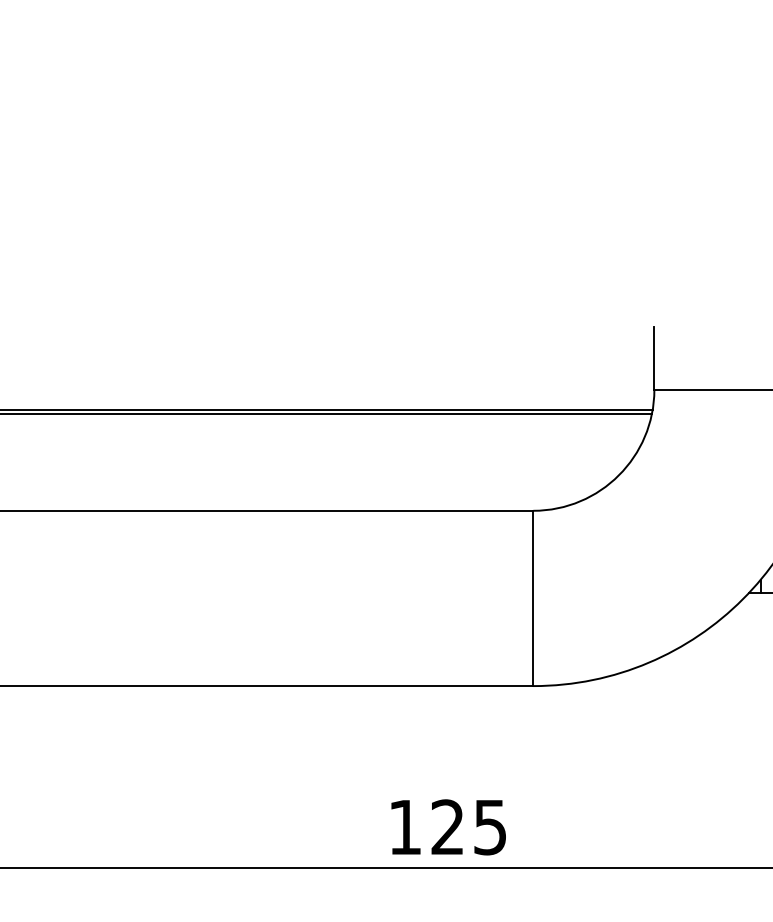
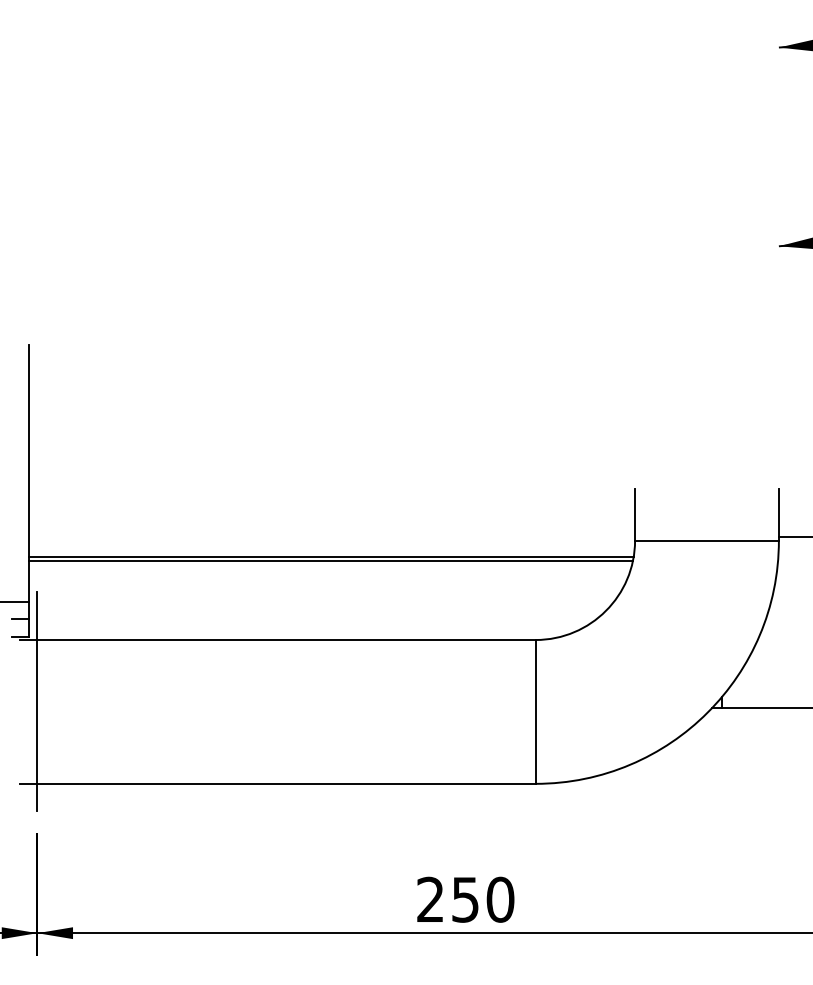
text: (447, 827) -> (465, 899), 125 -> 250

